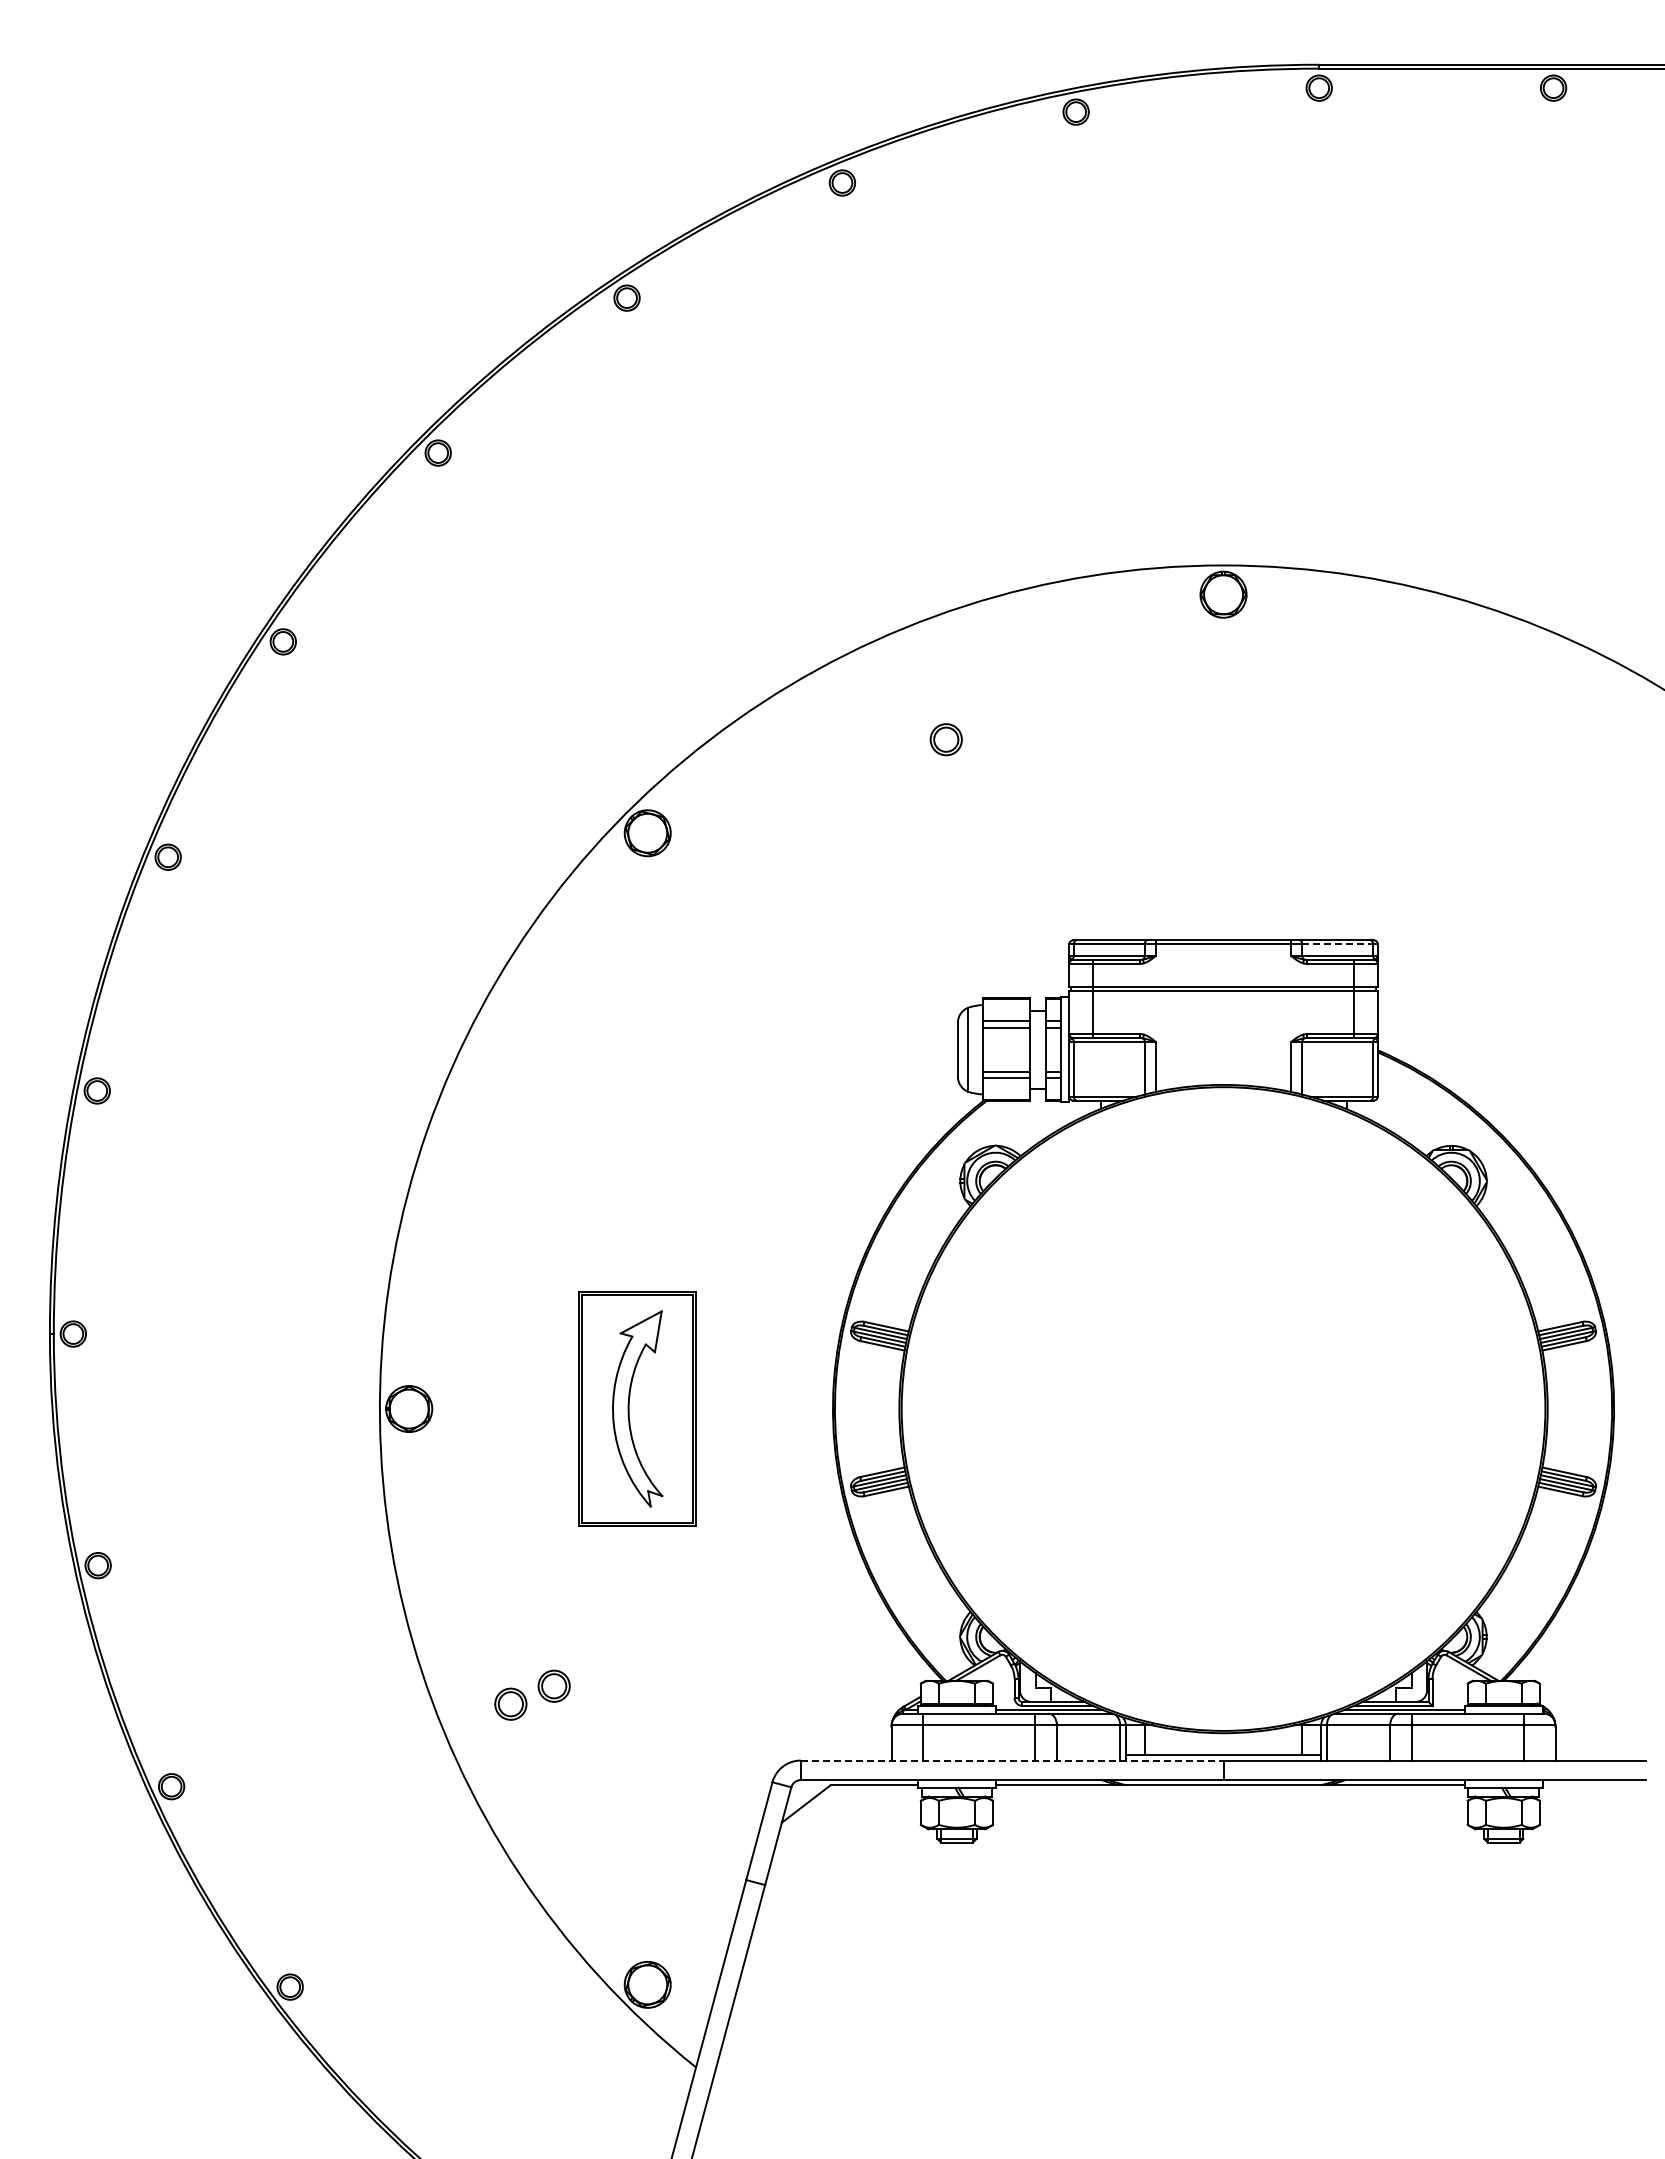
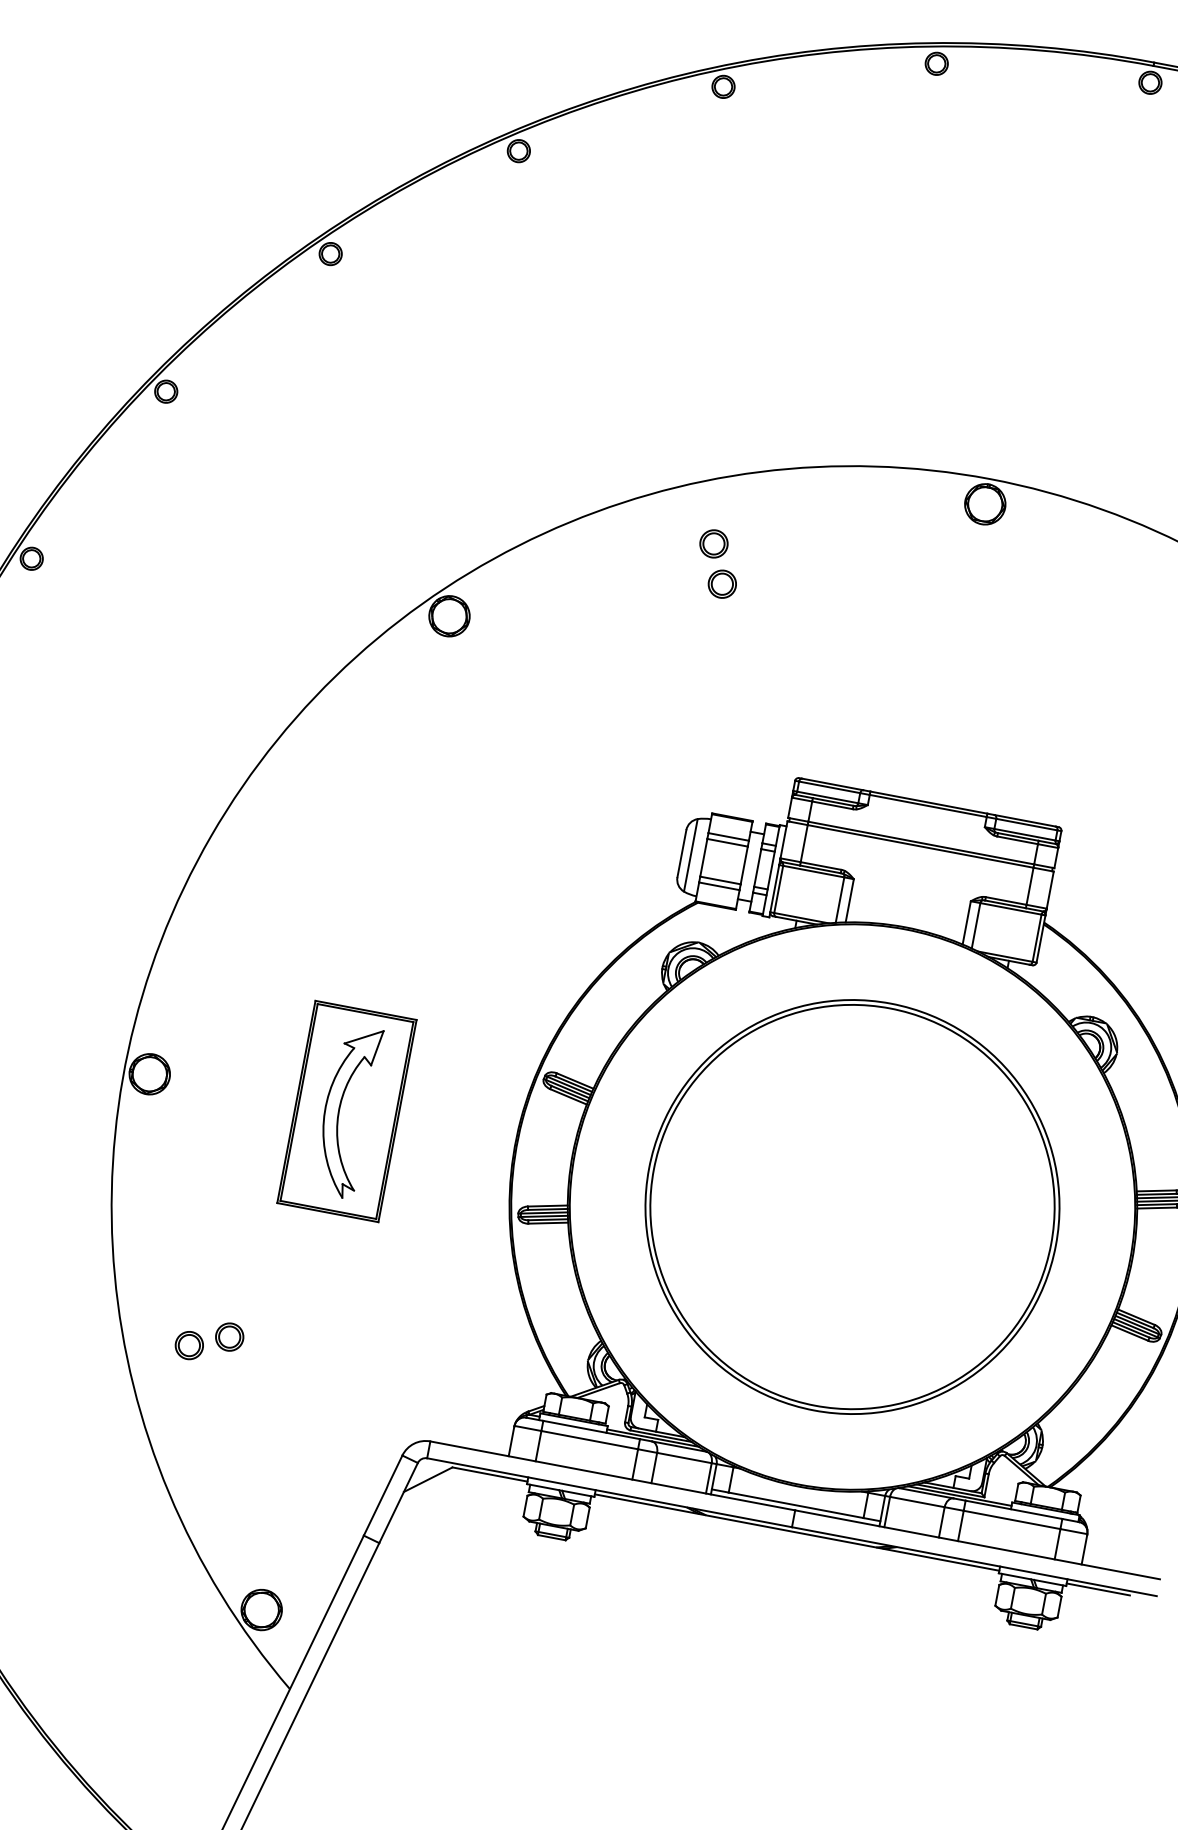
part: (927, 695) -> (713, 543), added
line: (1338, 944) -> (1027, 824), dashed -> solid
part: (1223, 1408) -> (852, 1206), added
line: (1012, 1760) -> (613, 1475), dashed -> solid
line: (1579, 1784) -> (1098, 1589), added

